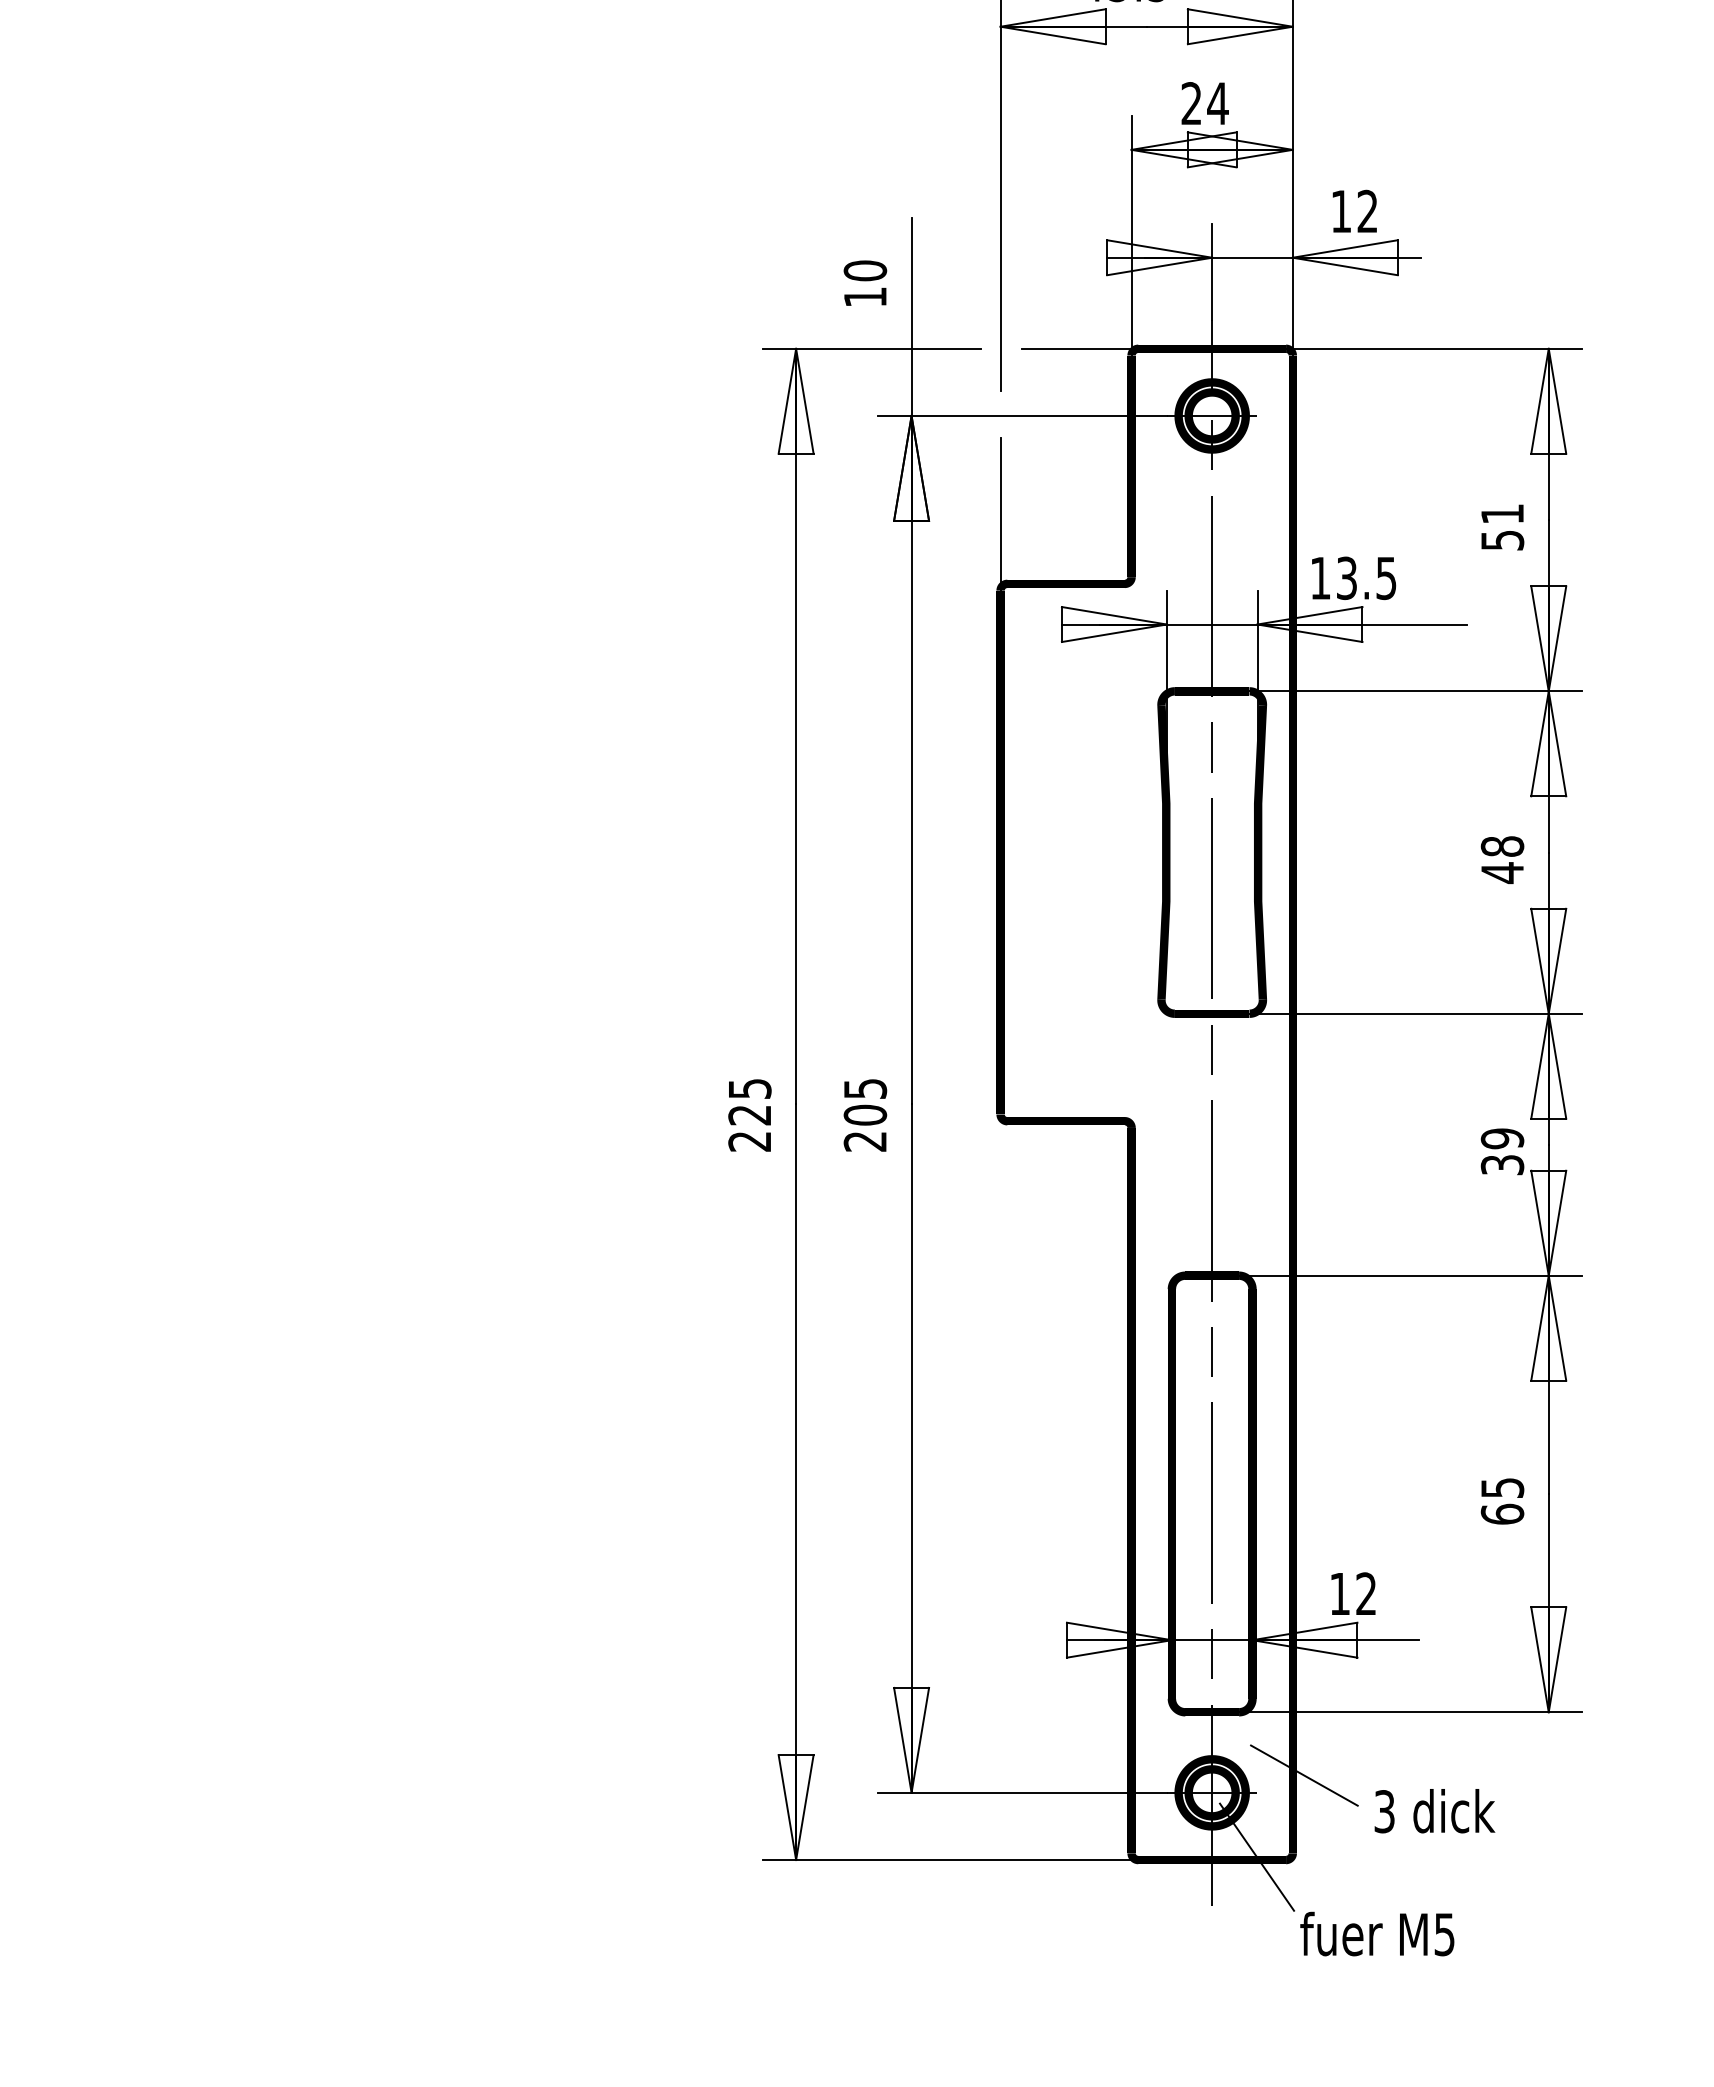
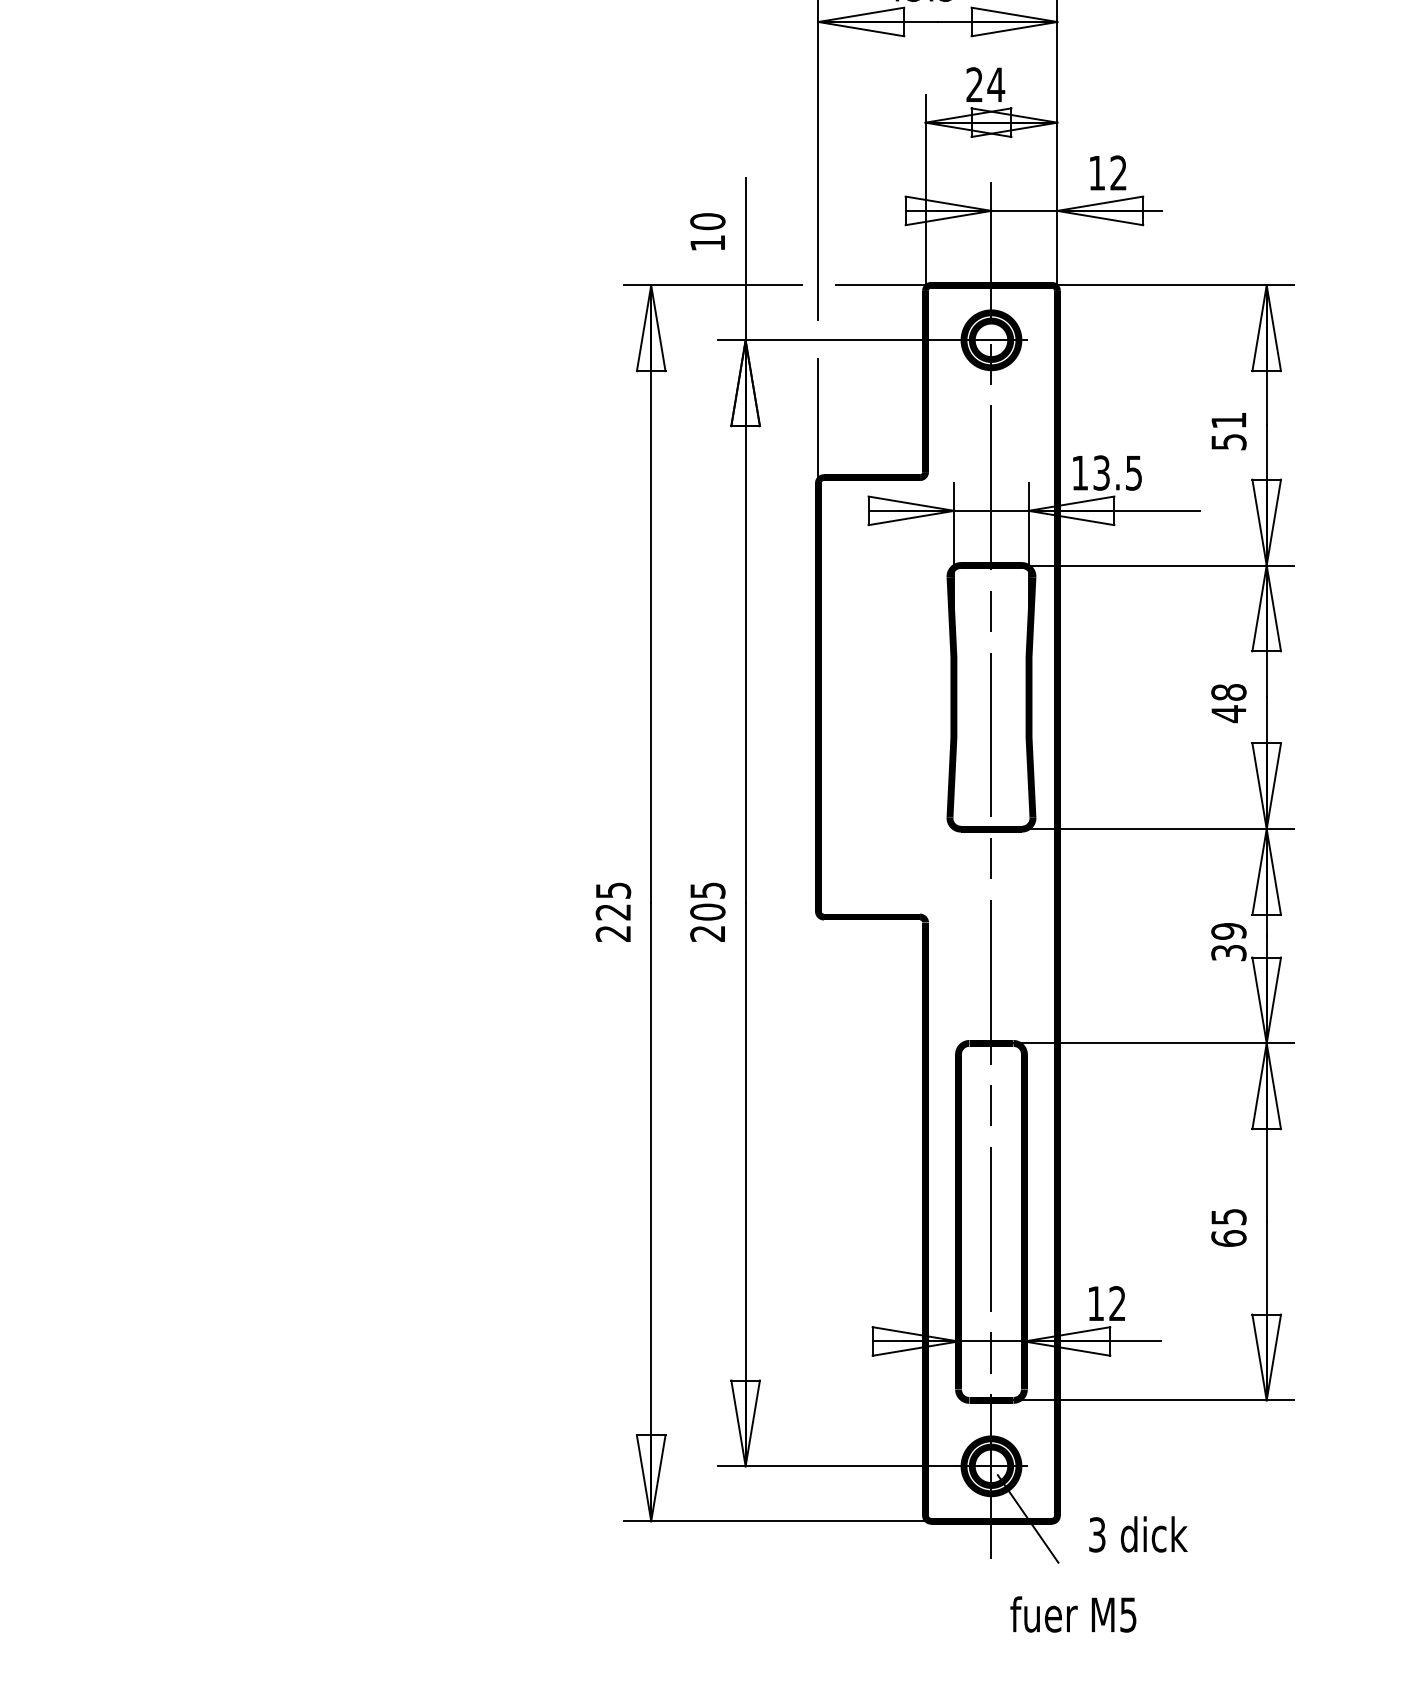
line: (1304, 1775) -> (1066, 1452), removed
text: (1434, 1811) -> (1138, 1534), moved
text: (1377, 1933) -> (1073, 1614), moved

